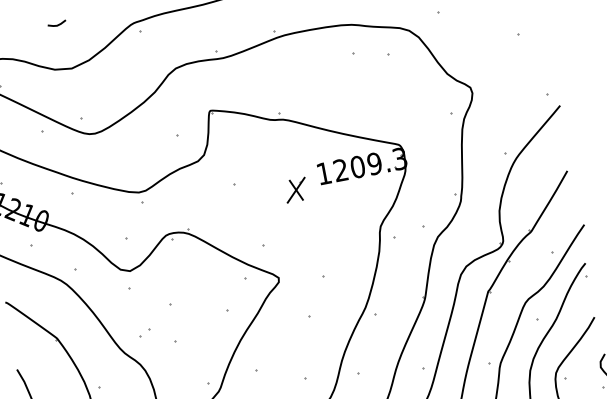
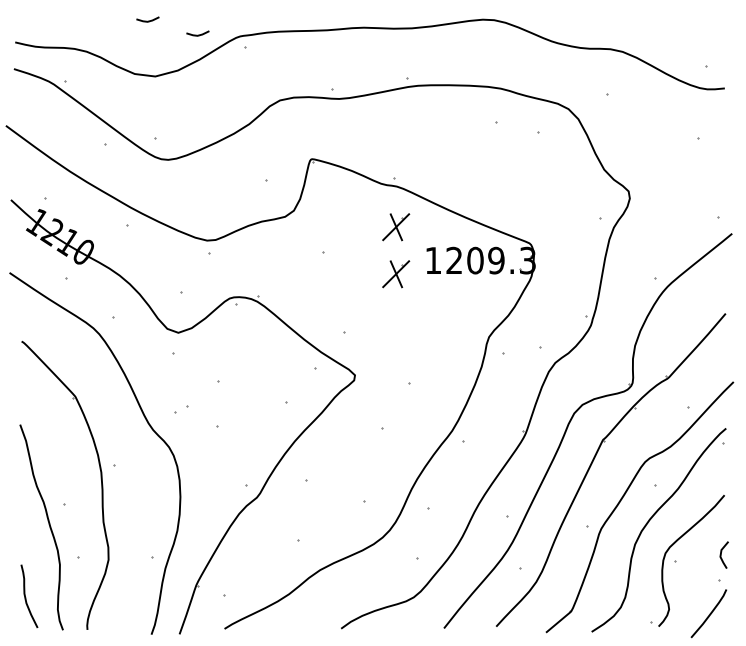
line: (99, 28) -> (197, 34), added
part: (289, 152) -> (396, 227), added

